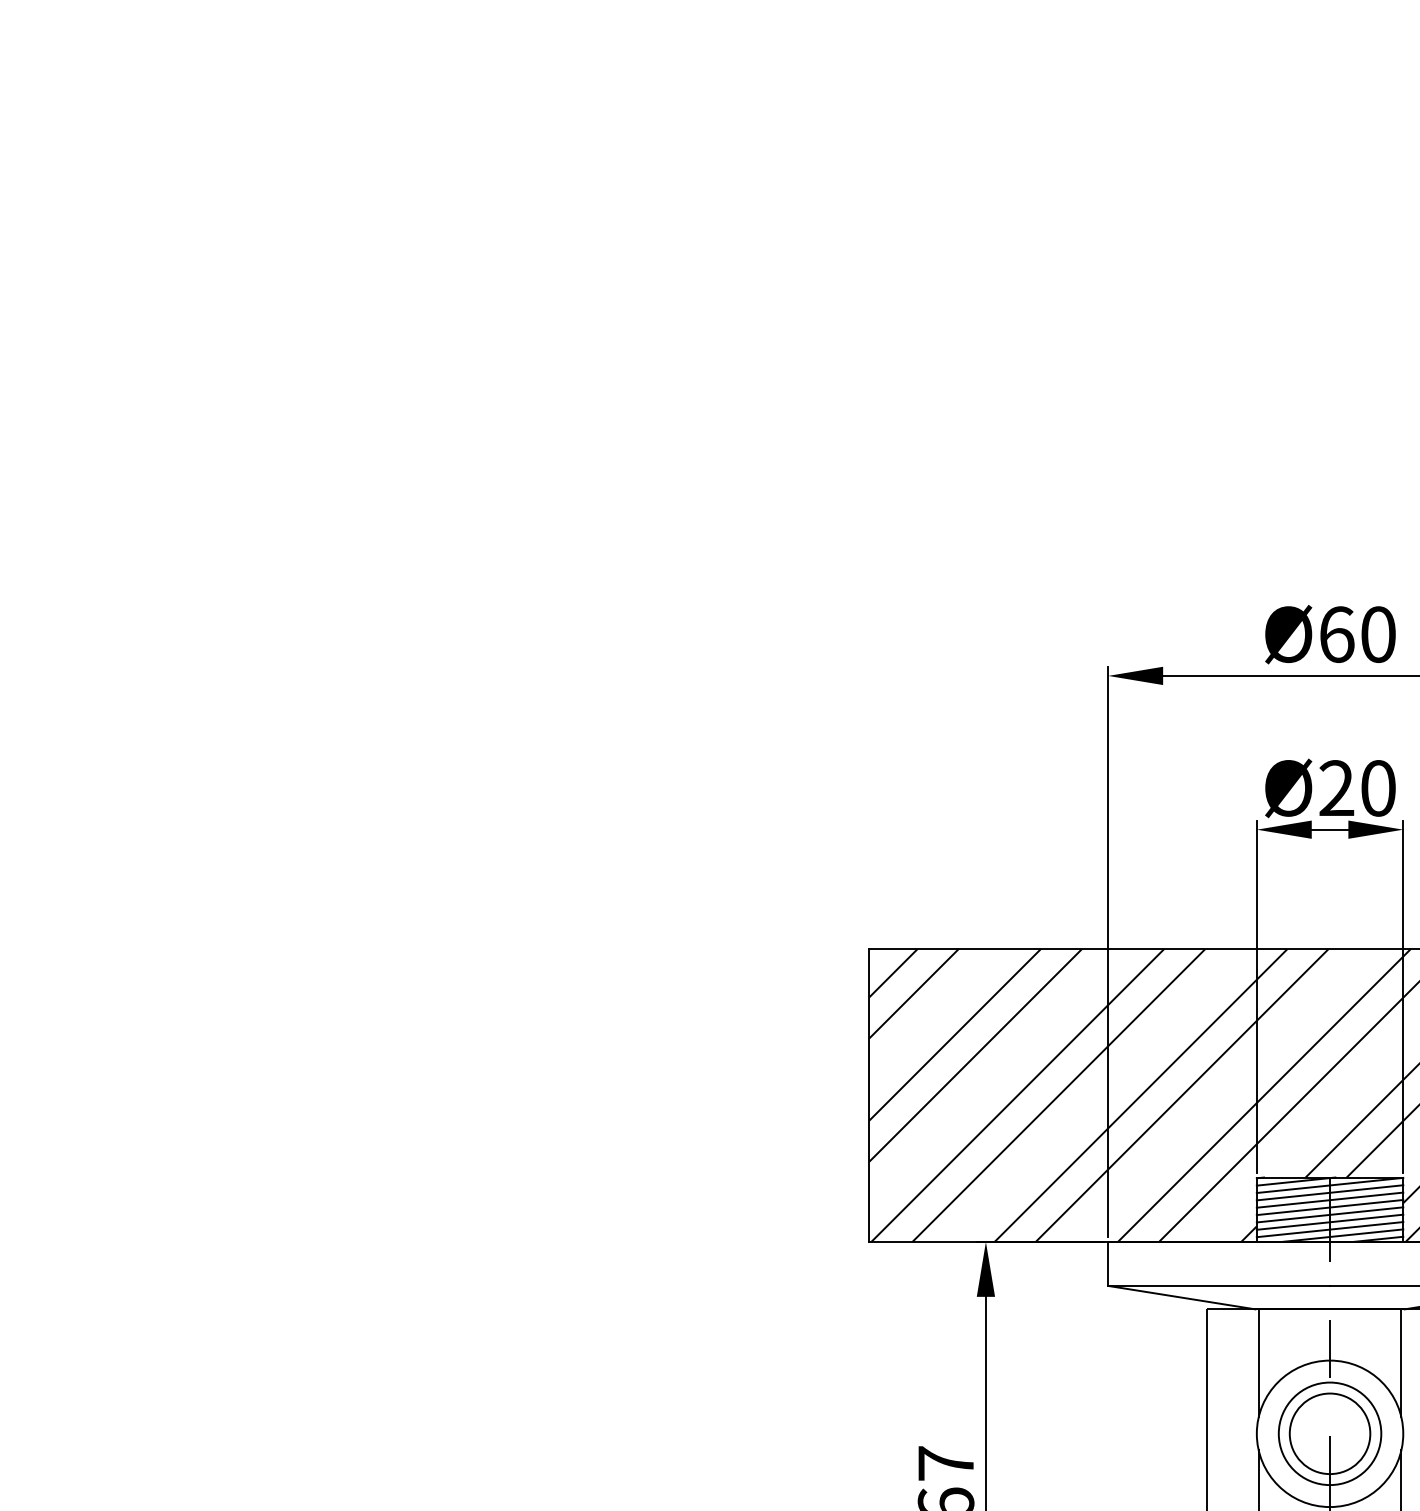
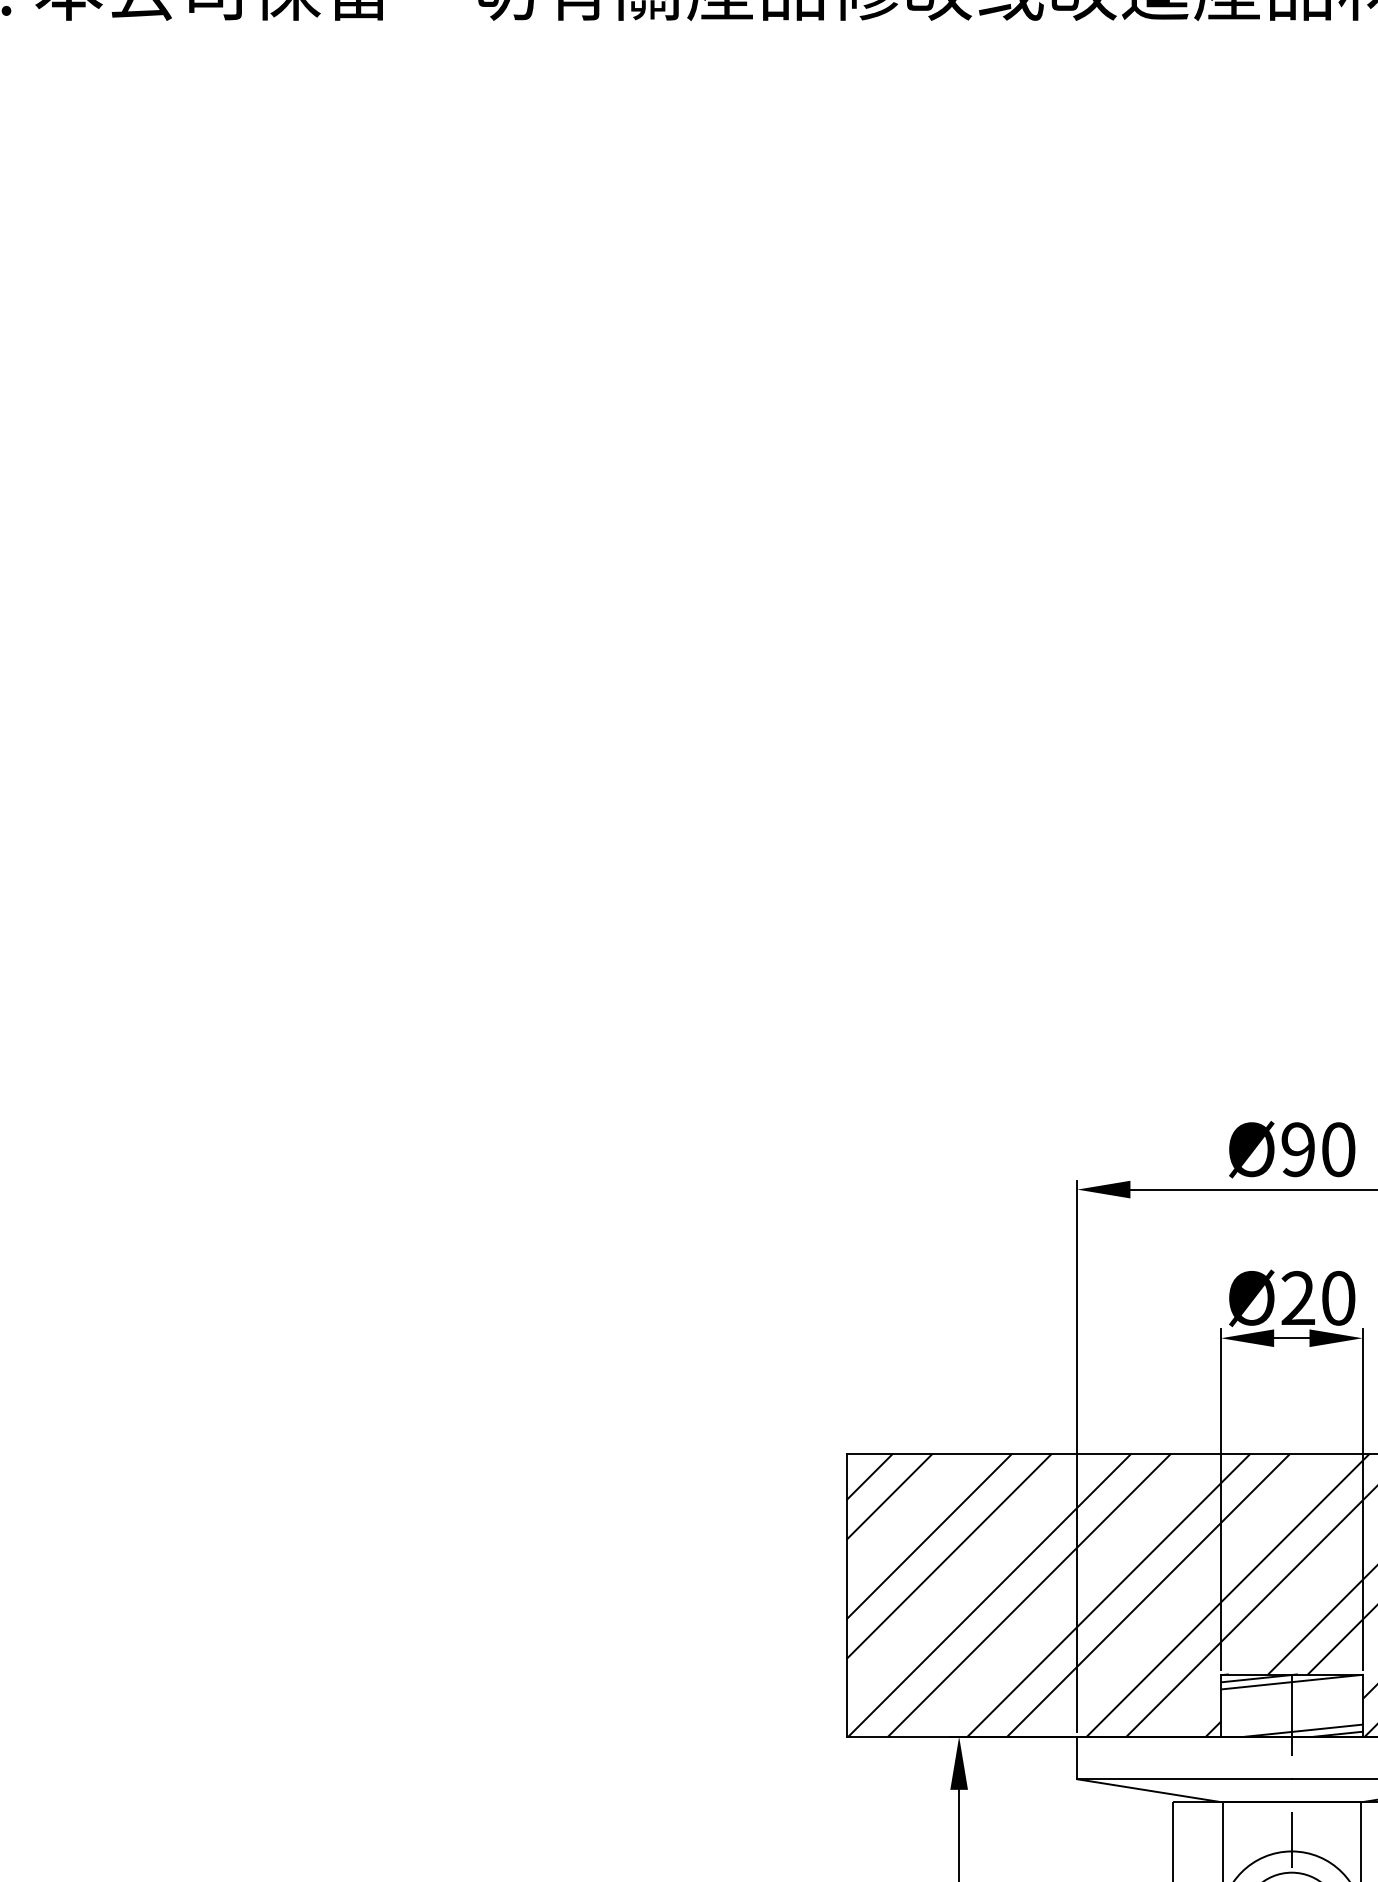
text: (1336, 634) -> (1298, 1149), Ø60 -> Ø90
line: (1329, 1192) -> (1291, 1688), removed
line: (1329, 1200) -> (1291, 1696), removed
line: (1329, 1207) -> (1291, 1703), removed
line: (1329, 1214) -> (1291, 1710), removed
line: (1329, 1222) -> (1291, 1717), removed
line: (1329, 1229) -> (1291, 1724), removed

